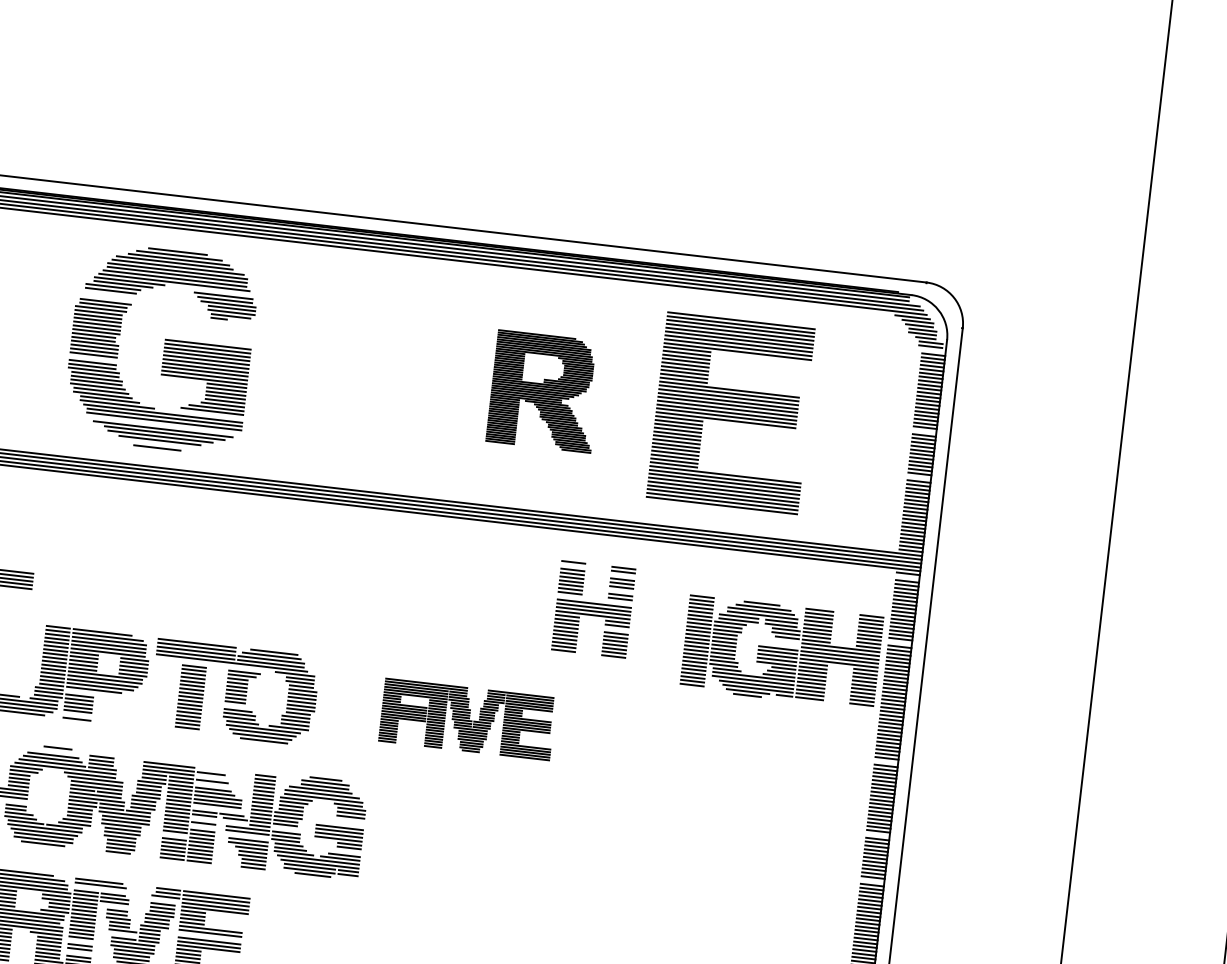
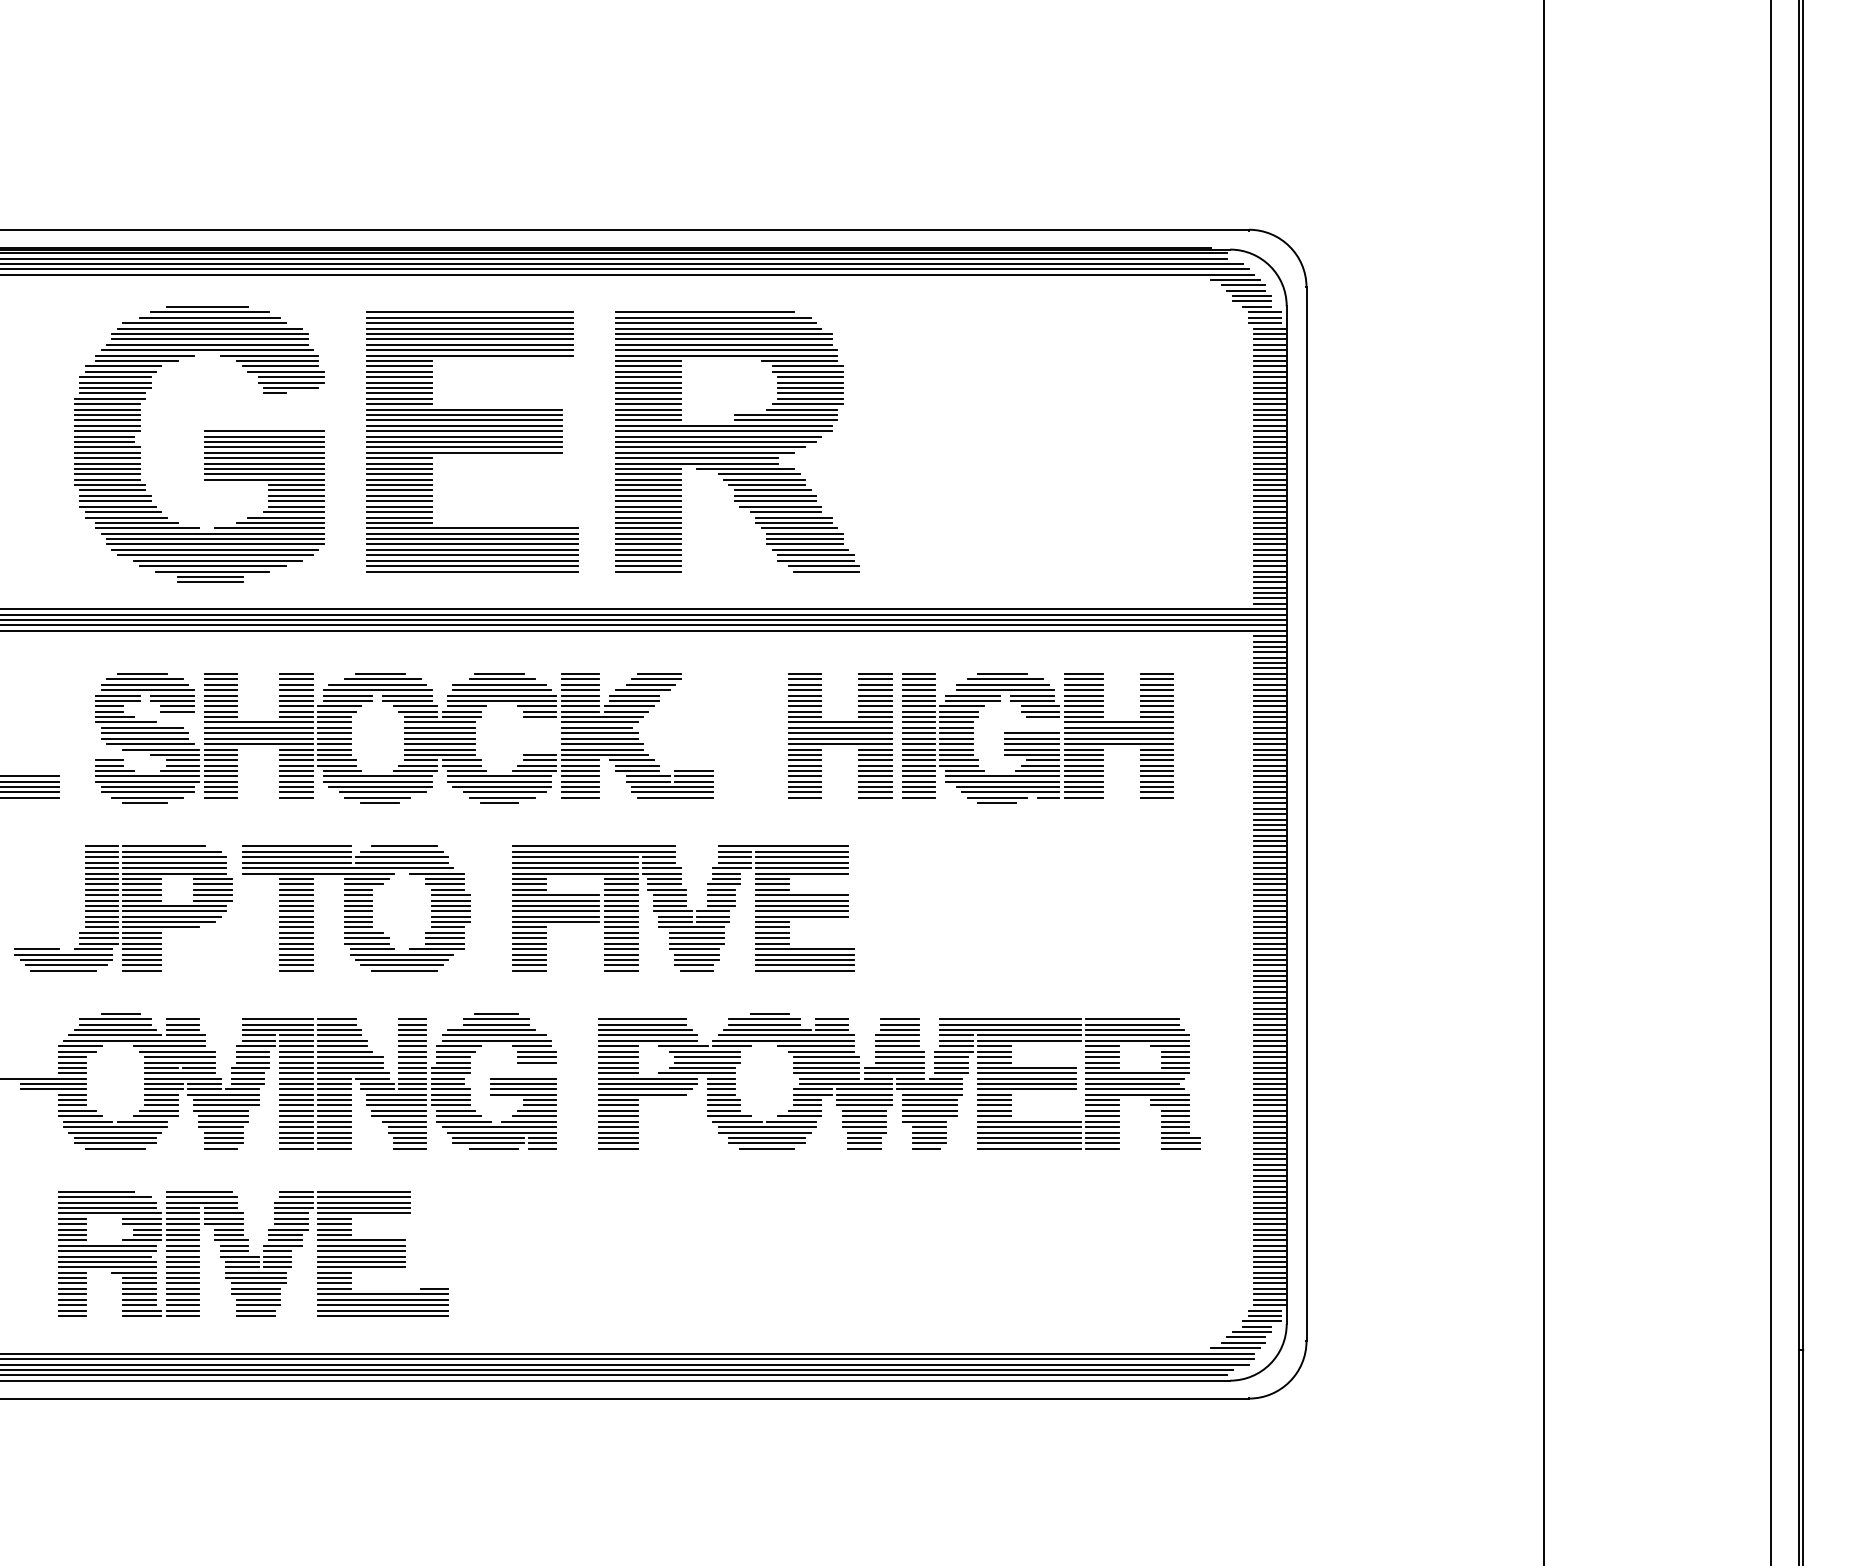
line: (218, 291) -> (269, 355), added
line: (106, 294) -> (115, 377), added
line: (106, 297) -> (115, 382), added
line: (929, 350) -> (1264, 323), added
line: (92, 358) -> (106, 468), added
part: (544, 391) -> (737, 441), size x1.67
part: (732, 412) -> (472, 441), moved
line: (204, 414) -> (269, 528), added
line: (163, 425) -> (215, 549), added
line: (924, 431) -> (1270, 436), added
line: (157, 443) -> (209, 576), added
line: (919, 477) -> (1270, 501), added
line: (573, 566) -> (805, 679), added
part: (282, 575) -> (404, 738), added
line: (622, 575) -> (875, 684), added
line: (907, 577) -> (1270, 641), added
line: (621, 591) -> (875, 706), added
line: (594, 599) -> (840, 722), added
line: (616, 629) -> (875, 760), added
line: (900, 643) -> (1270, 733), added
part: (781, 652) -> (1037, 738), moved
line: (210, 664) -> (318, 873), added
line: (80, 691) -> (142, 932), added
line: (234, 706) -> (358, 927), added
line: (77, 715) -> (142, 965), added
part: (467, 719) -> (683, 908), size x1.43
line: (186, 731) -> (296, 970), added
line: (53, 751) -> (115, 1019), added
line: (886, 762) -> (1270, 900), added
line: (211, 769) -> (336, 1019), added
line: (212, 777) -> (339, 1029), added
line: (213, 785) -> (342, 1040), added
line: (16, 801) -> (71, 1094), added
line: (218, 809) -> (353, 1073), added
line: (204, 819) -> (334, 1089), added
line: (234, 823) -> (377, 1089), added
line: (203, 827) -> (334, 1100), added
line: (286, 829) -> (450, 1089), added
line: (174, 835) -> (296, 1116), added
line: (878, 835) -> (1270, 1003), added
line: (246, 836) -> (396, 1105), added
line: (347, 851) -> (537, 1110), added
part: (607, 860) -> (899, 1081), added
line: (347, 878) -> (542, 1148), added
line: (872, 881) -> (1270, 1067), added
line: (100, 889) -> (201, 1202), added
line: (165, 901) -> (293, 1208), added
line: (113, 906) -> (223, 1224), added
line: (124, 935) -> (242, 1262), added
line: (210, 937) -> (361, 1251), added
line: (80, 941) -> (182, 1278), added
line: (78, 953) -> (182, 1294), added

